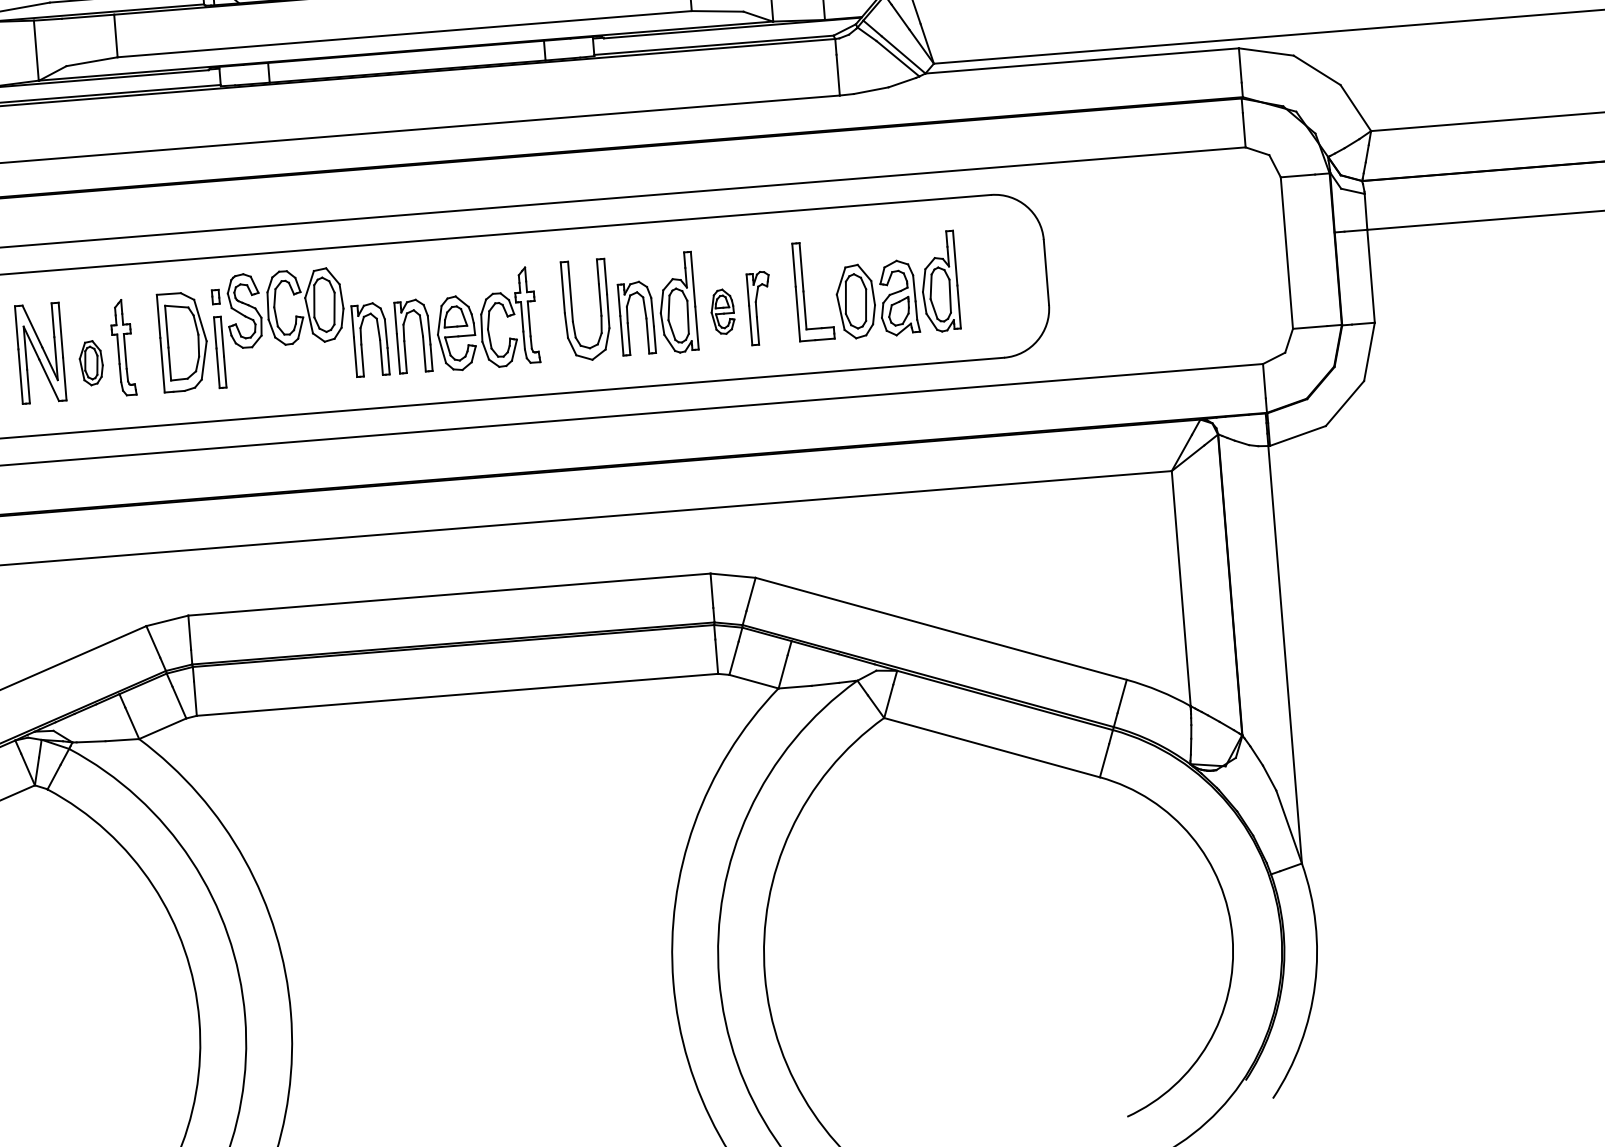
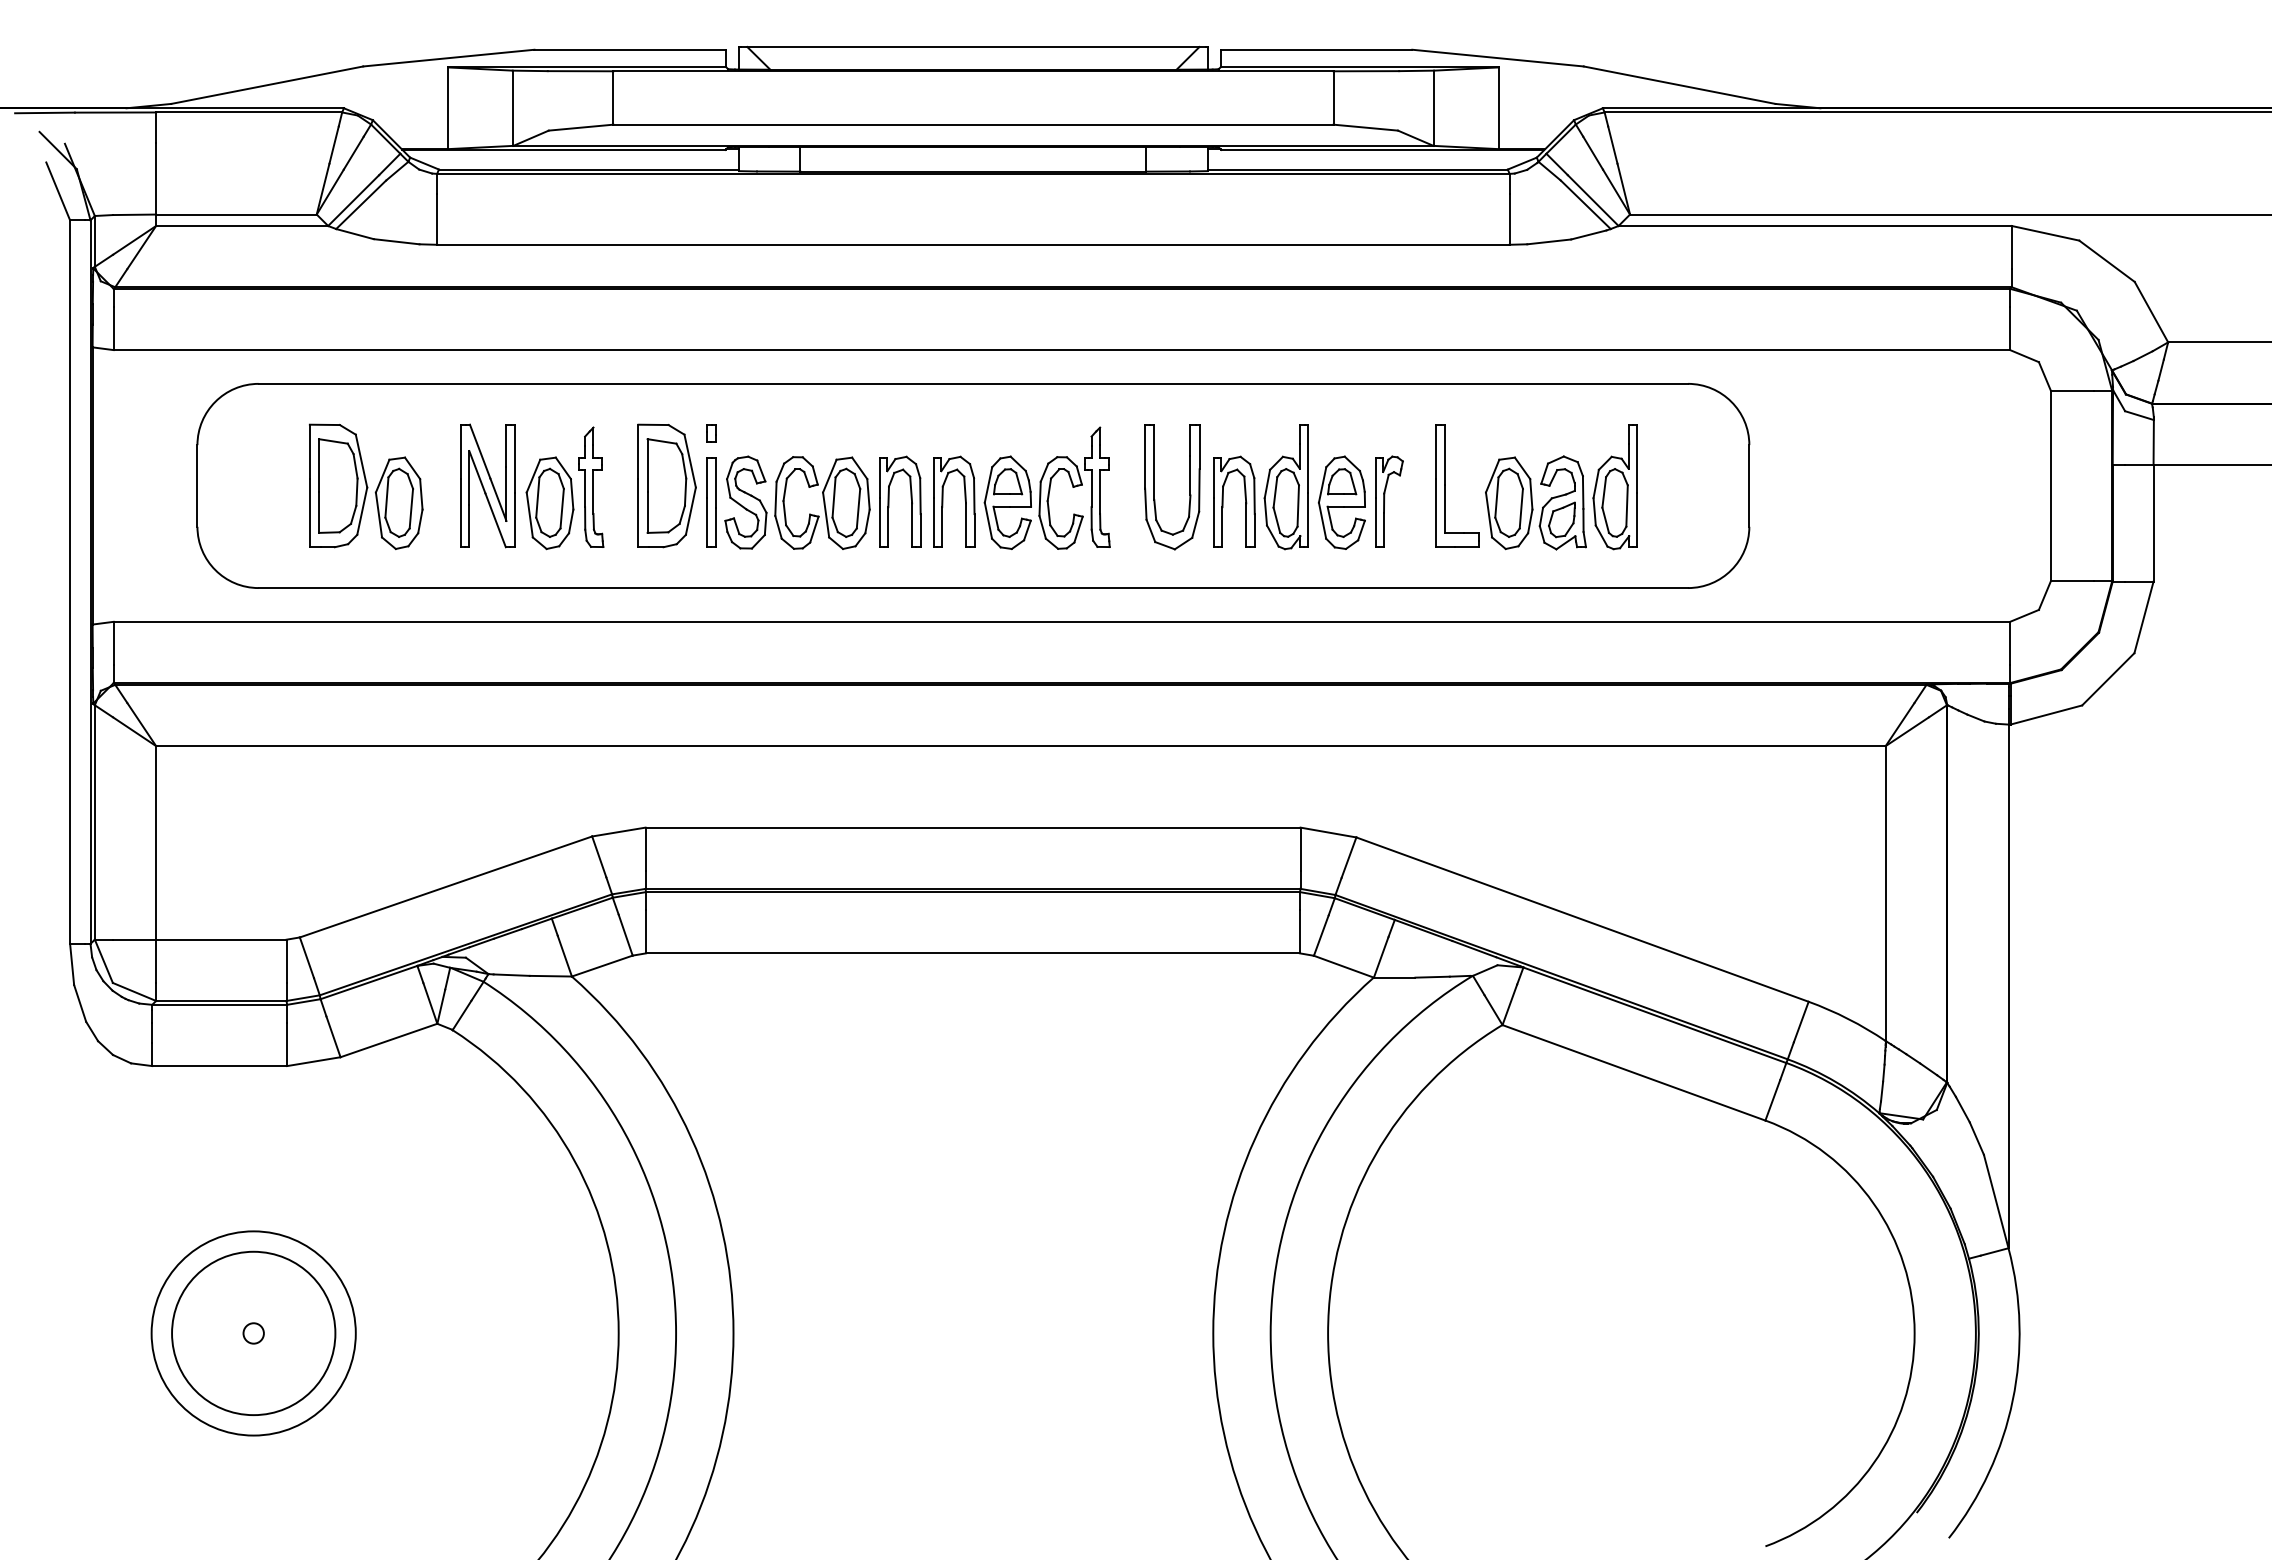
part: (275, 308) -> (784, 502), moved
part: (722, 311) -> (1341, 502), size x1.67
part: (90, 363) -> (549, 503), size x1.67

